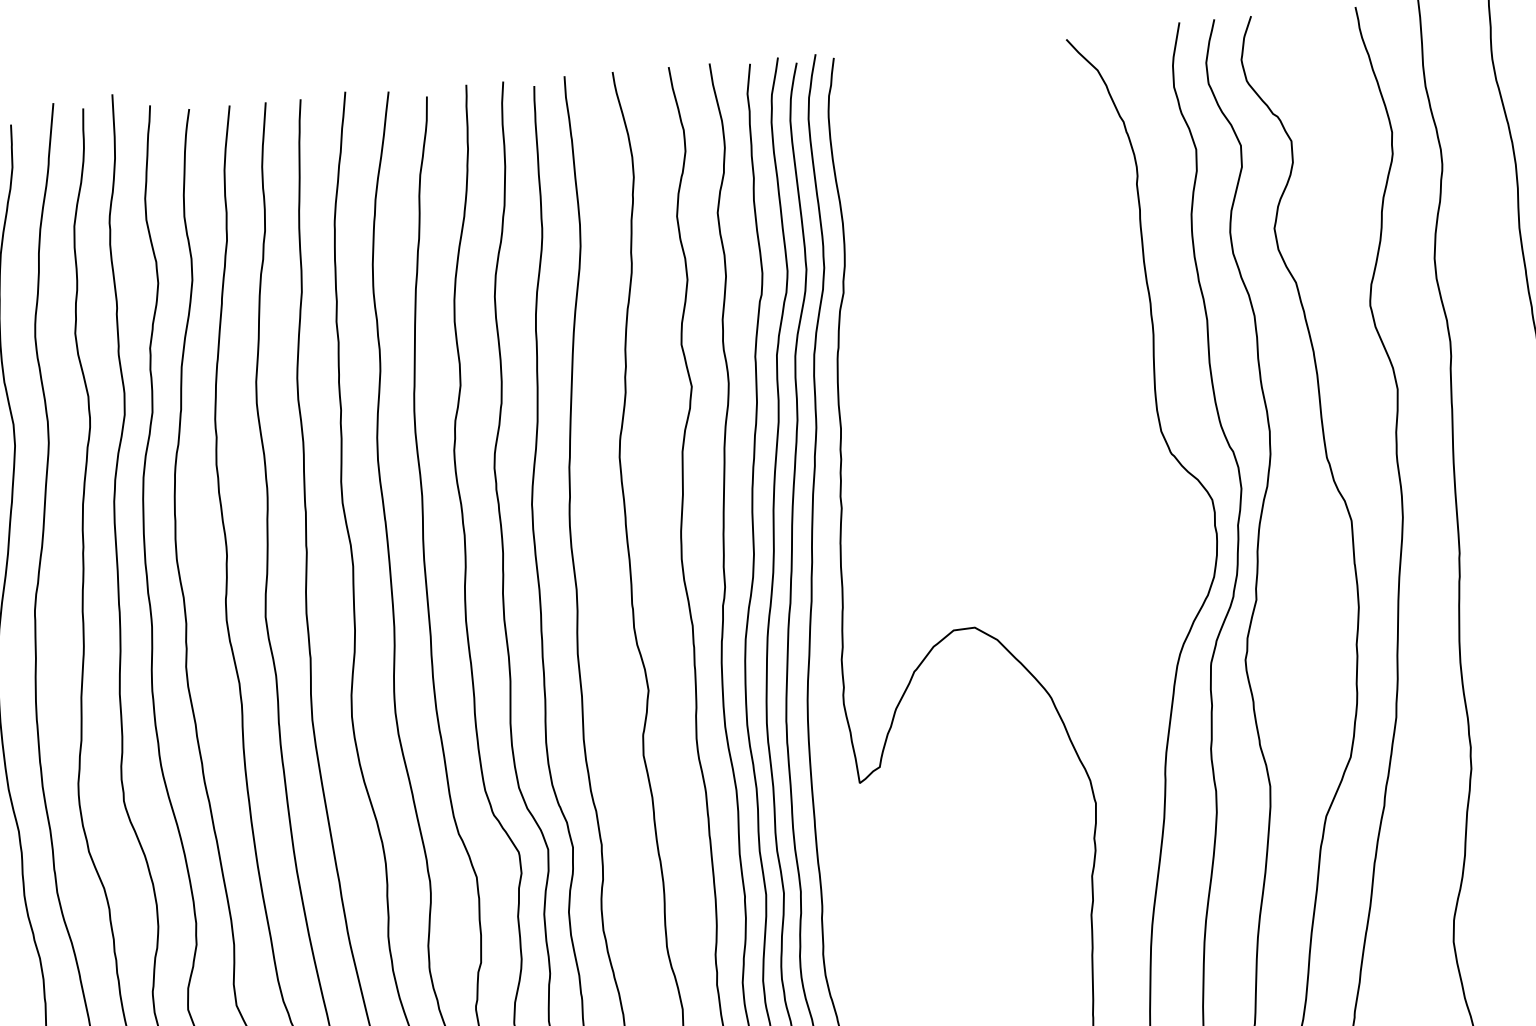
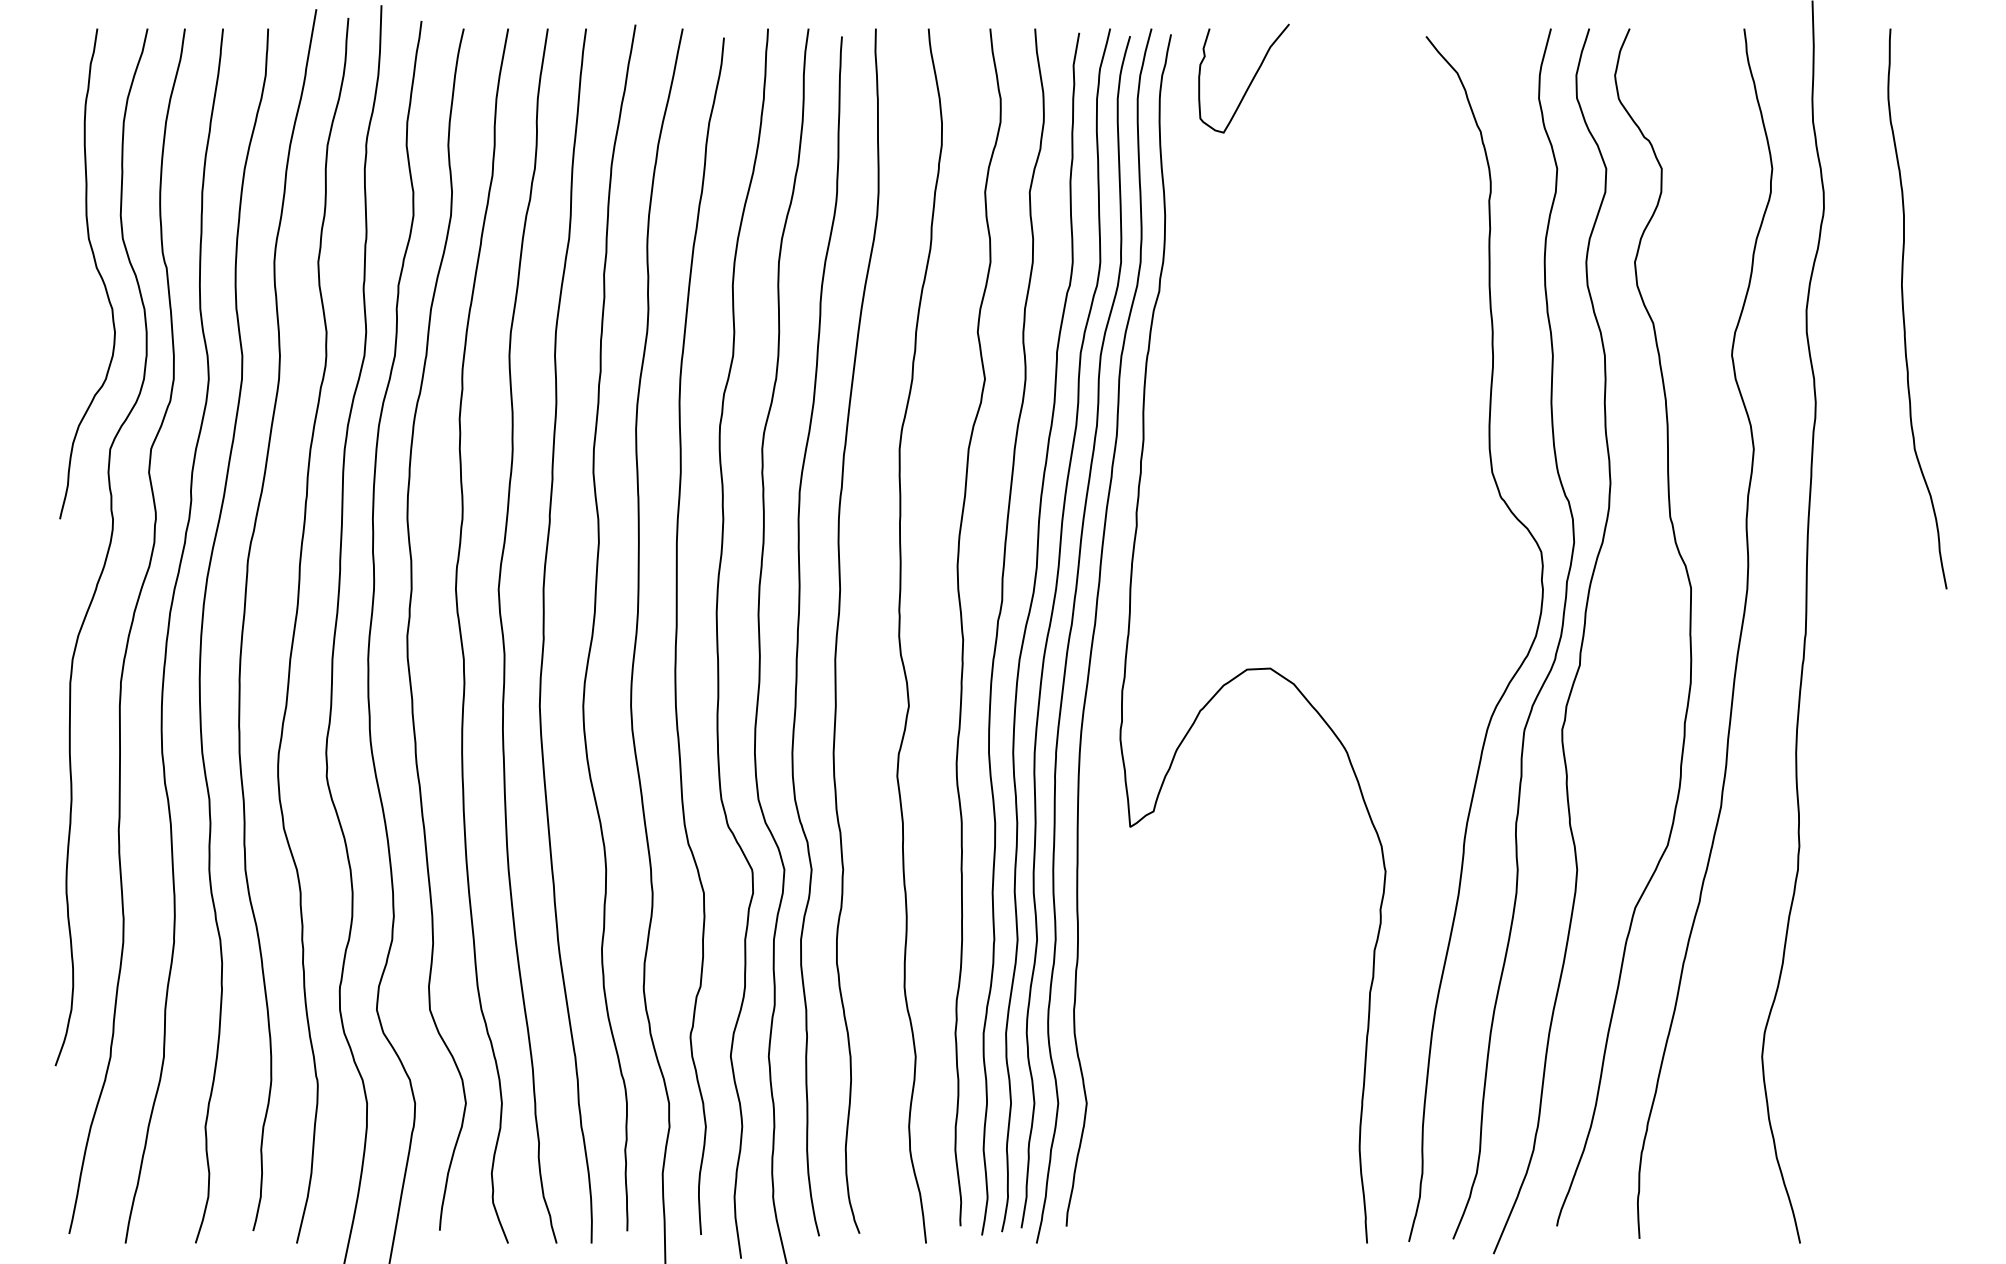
curve: (909, 94) -> (1250, 81), added

